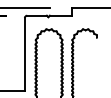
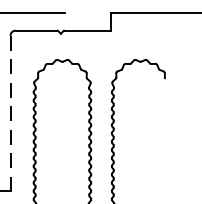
line: (24, 54) -> (9, 113), solid -> dashed

